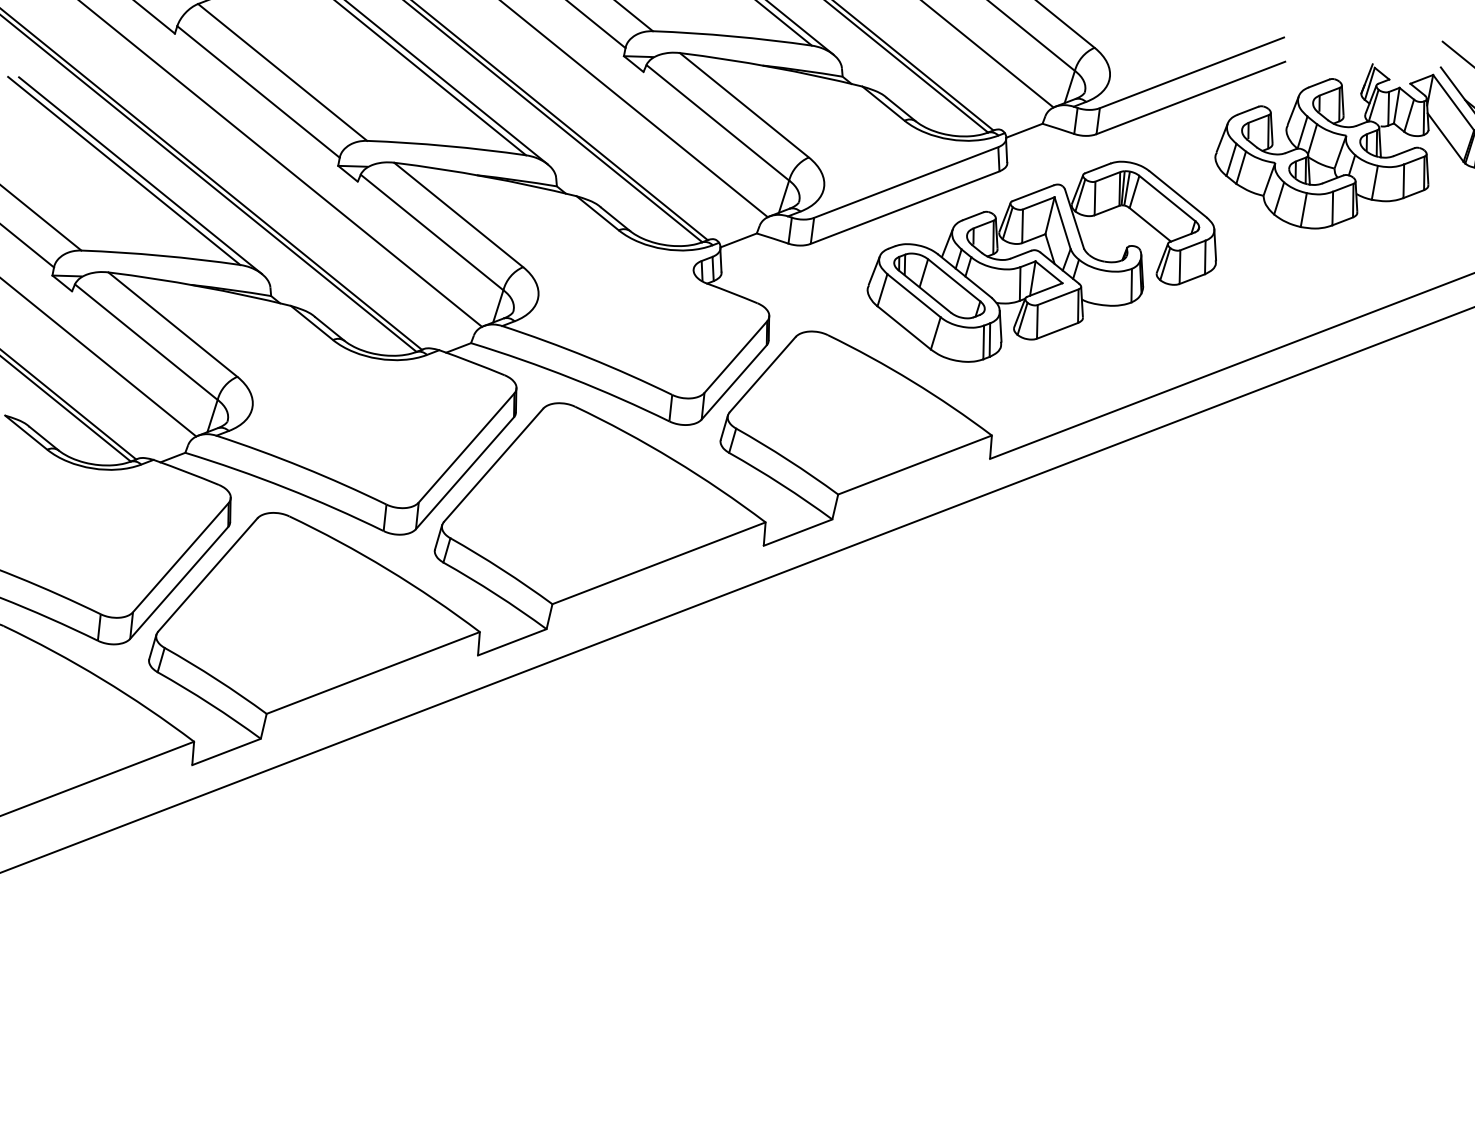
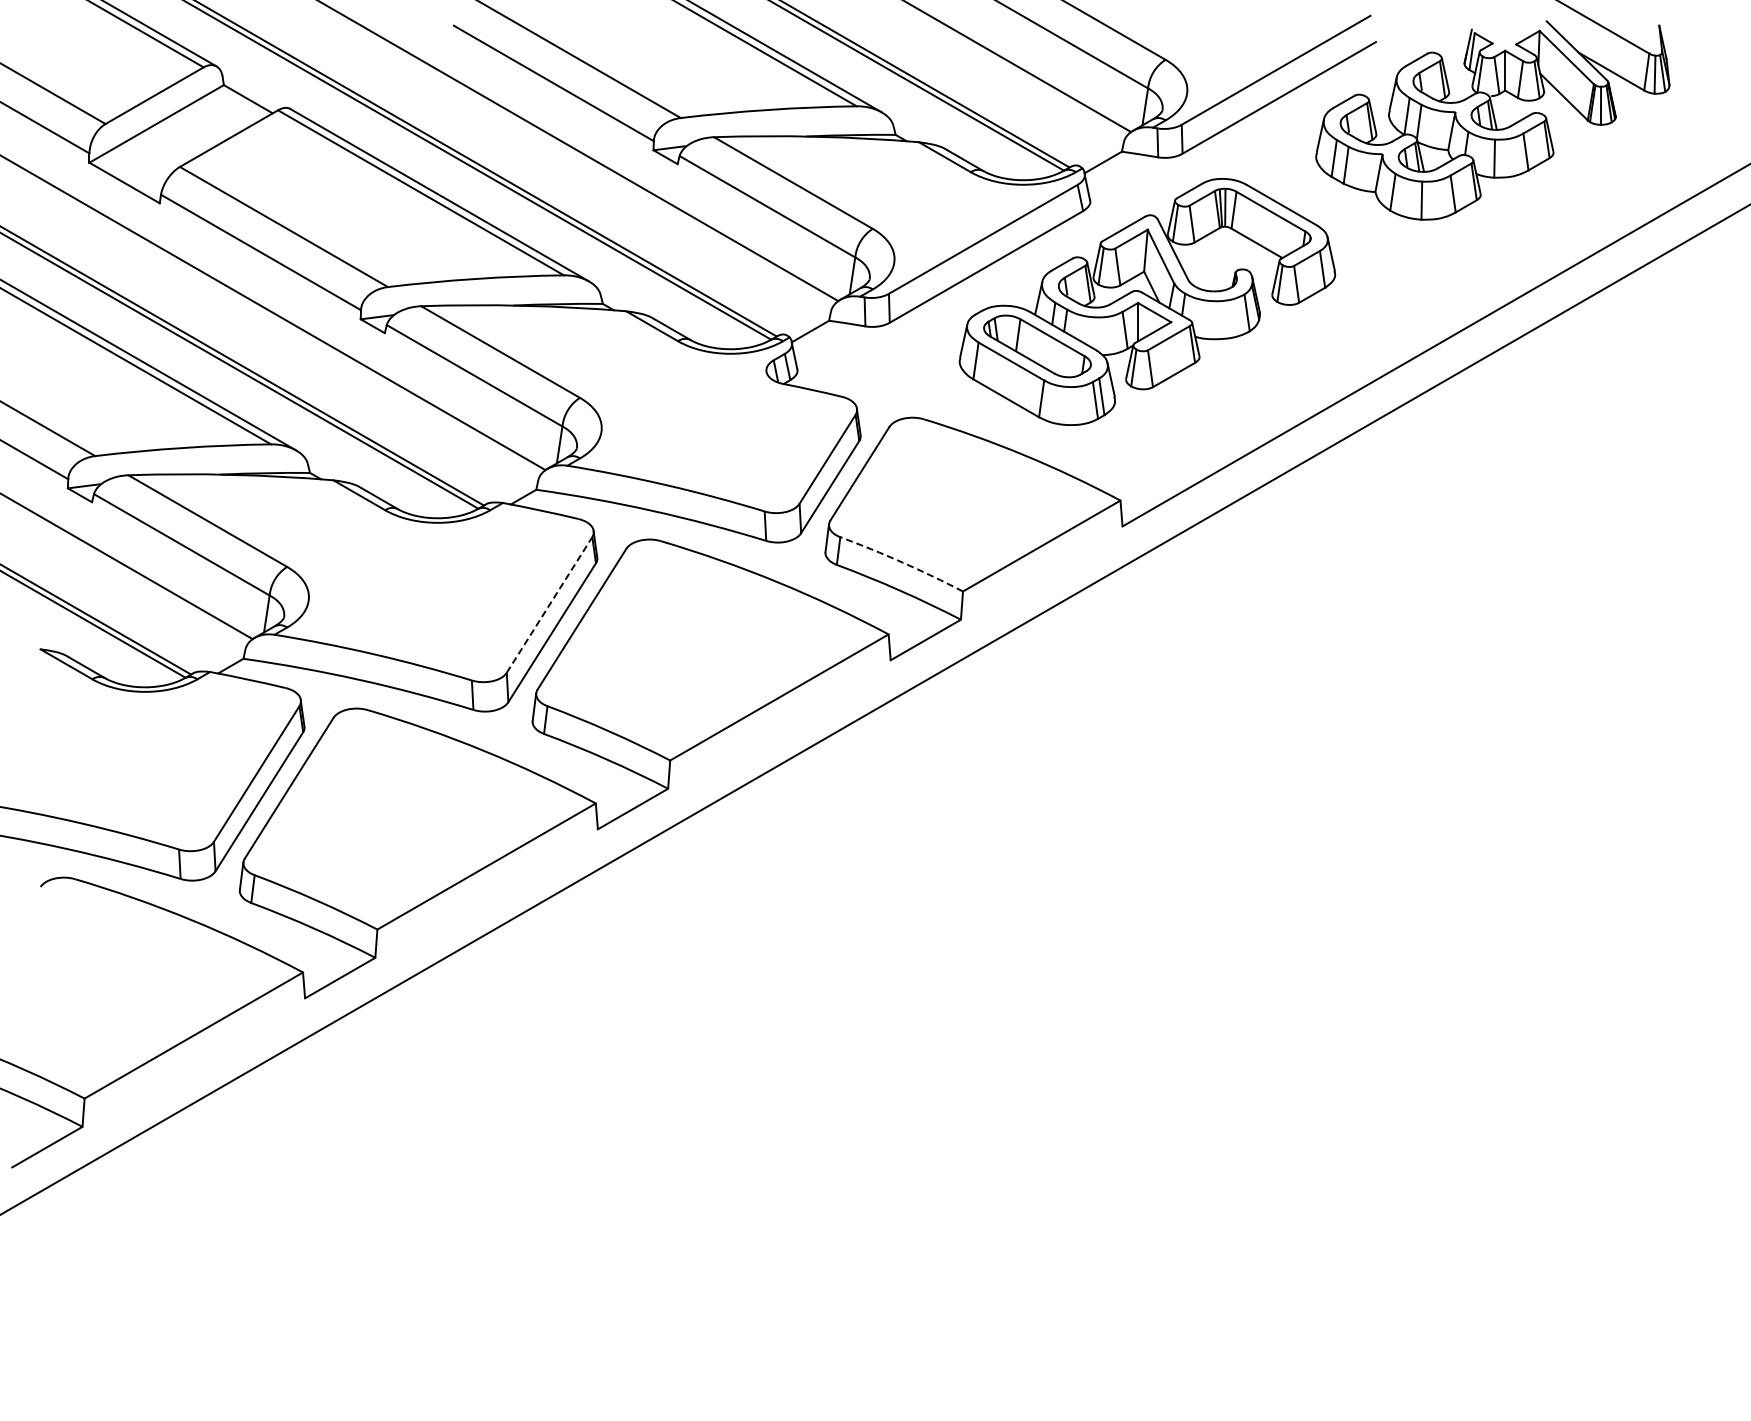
line: (466, 447) -> (549, 604), solid -> dashed
arc: (788, 460) -> (902, 562), solid -> dashed

